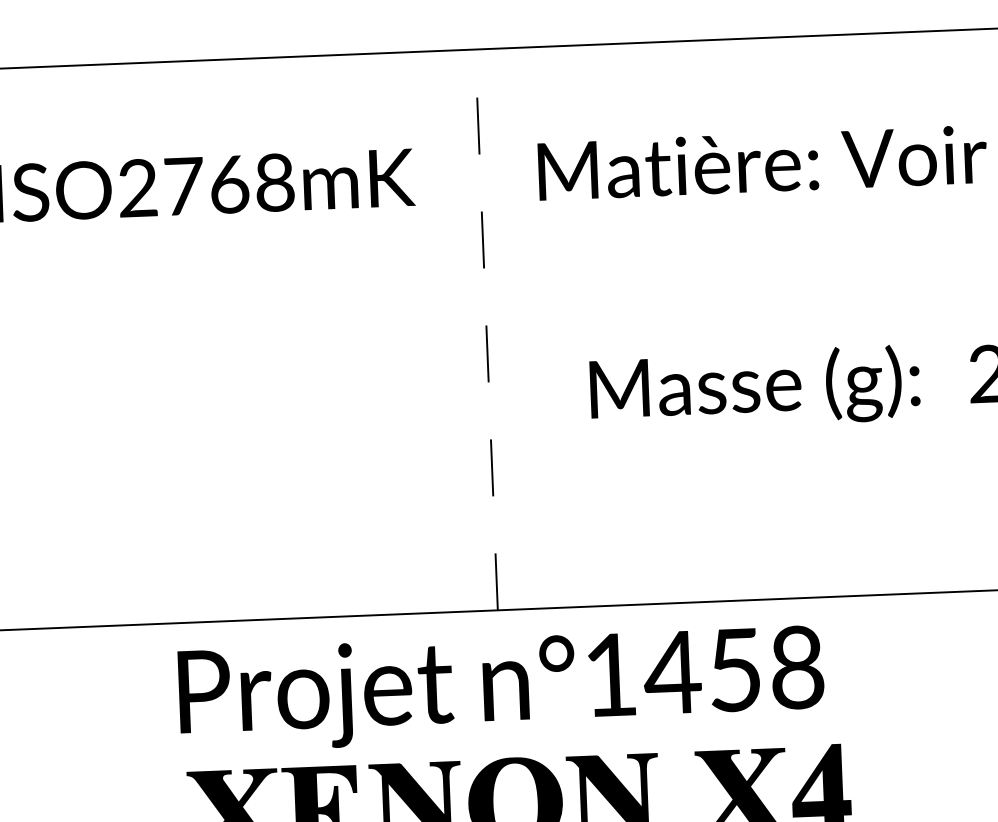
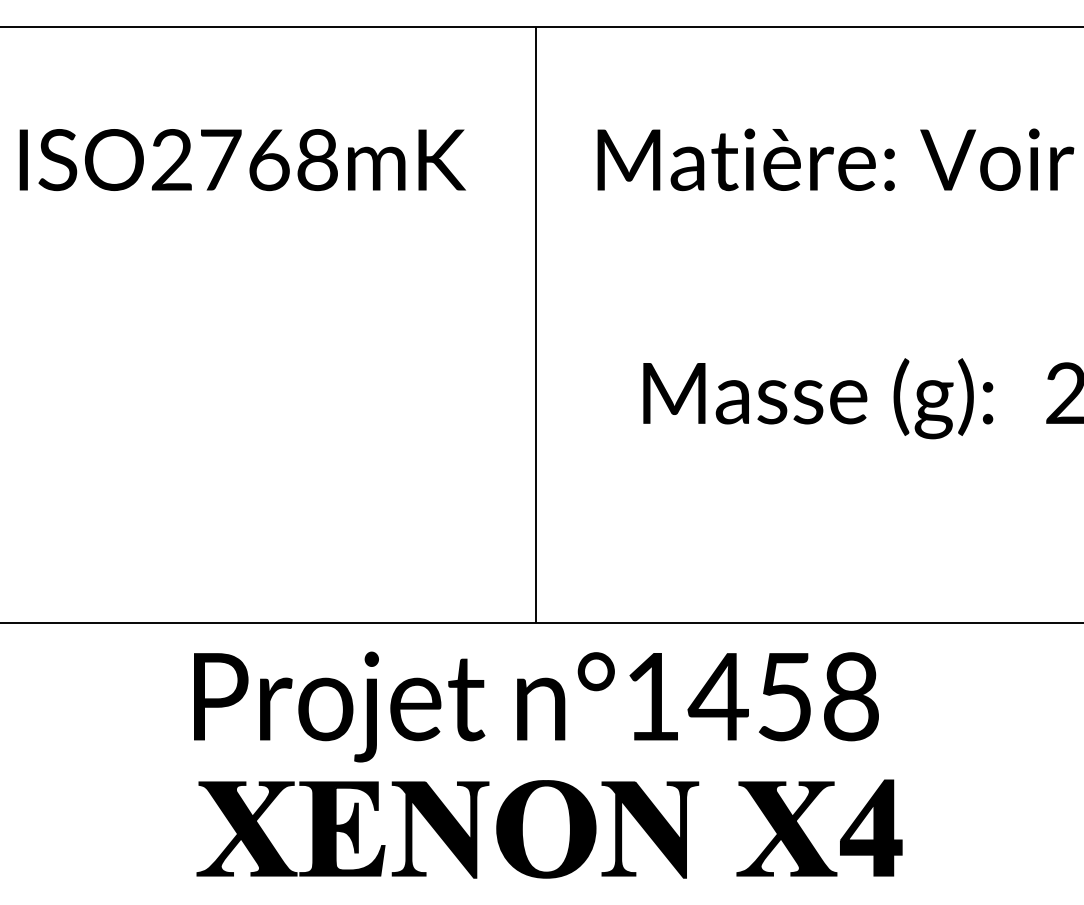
line: (486, 330) -> (535, 325), dashed -> solid

